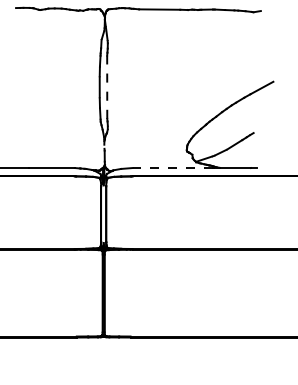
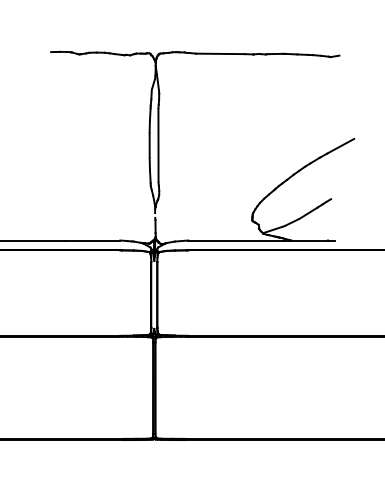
line: (107, 86) -> (158, 144), dashed -> solid
line: (172, 168) -> (235, 240), dashed -> solid

